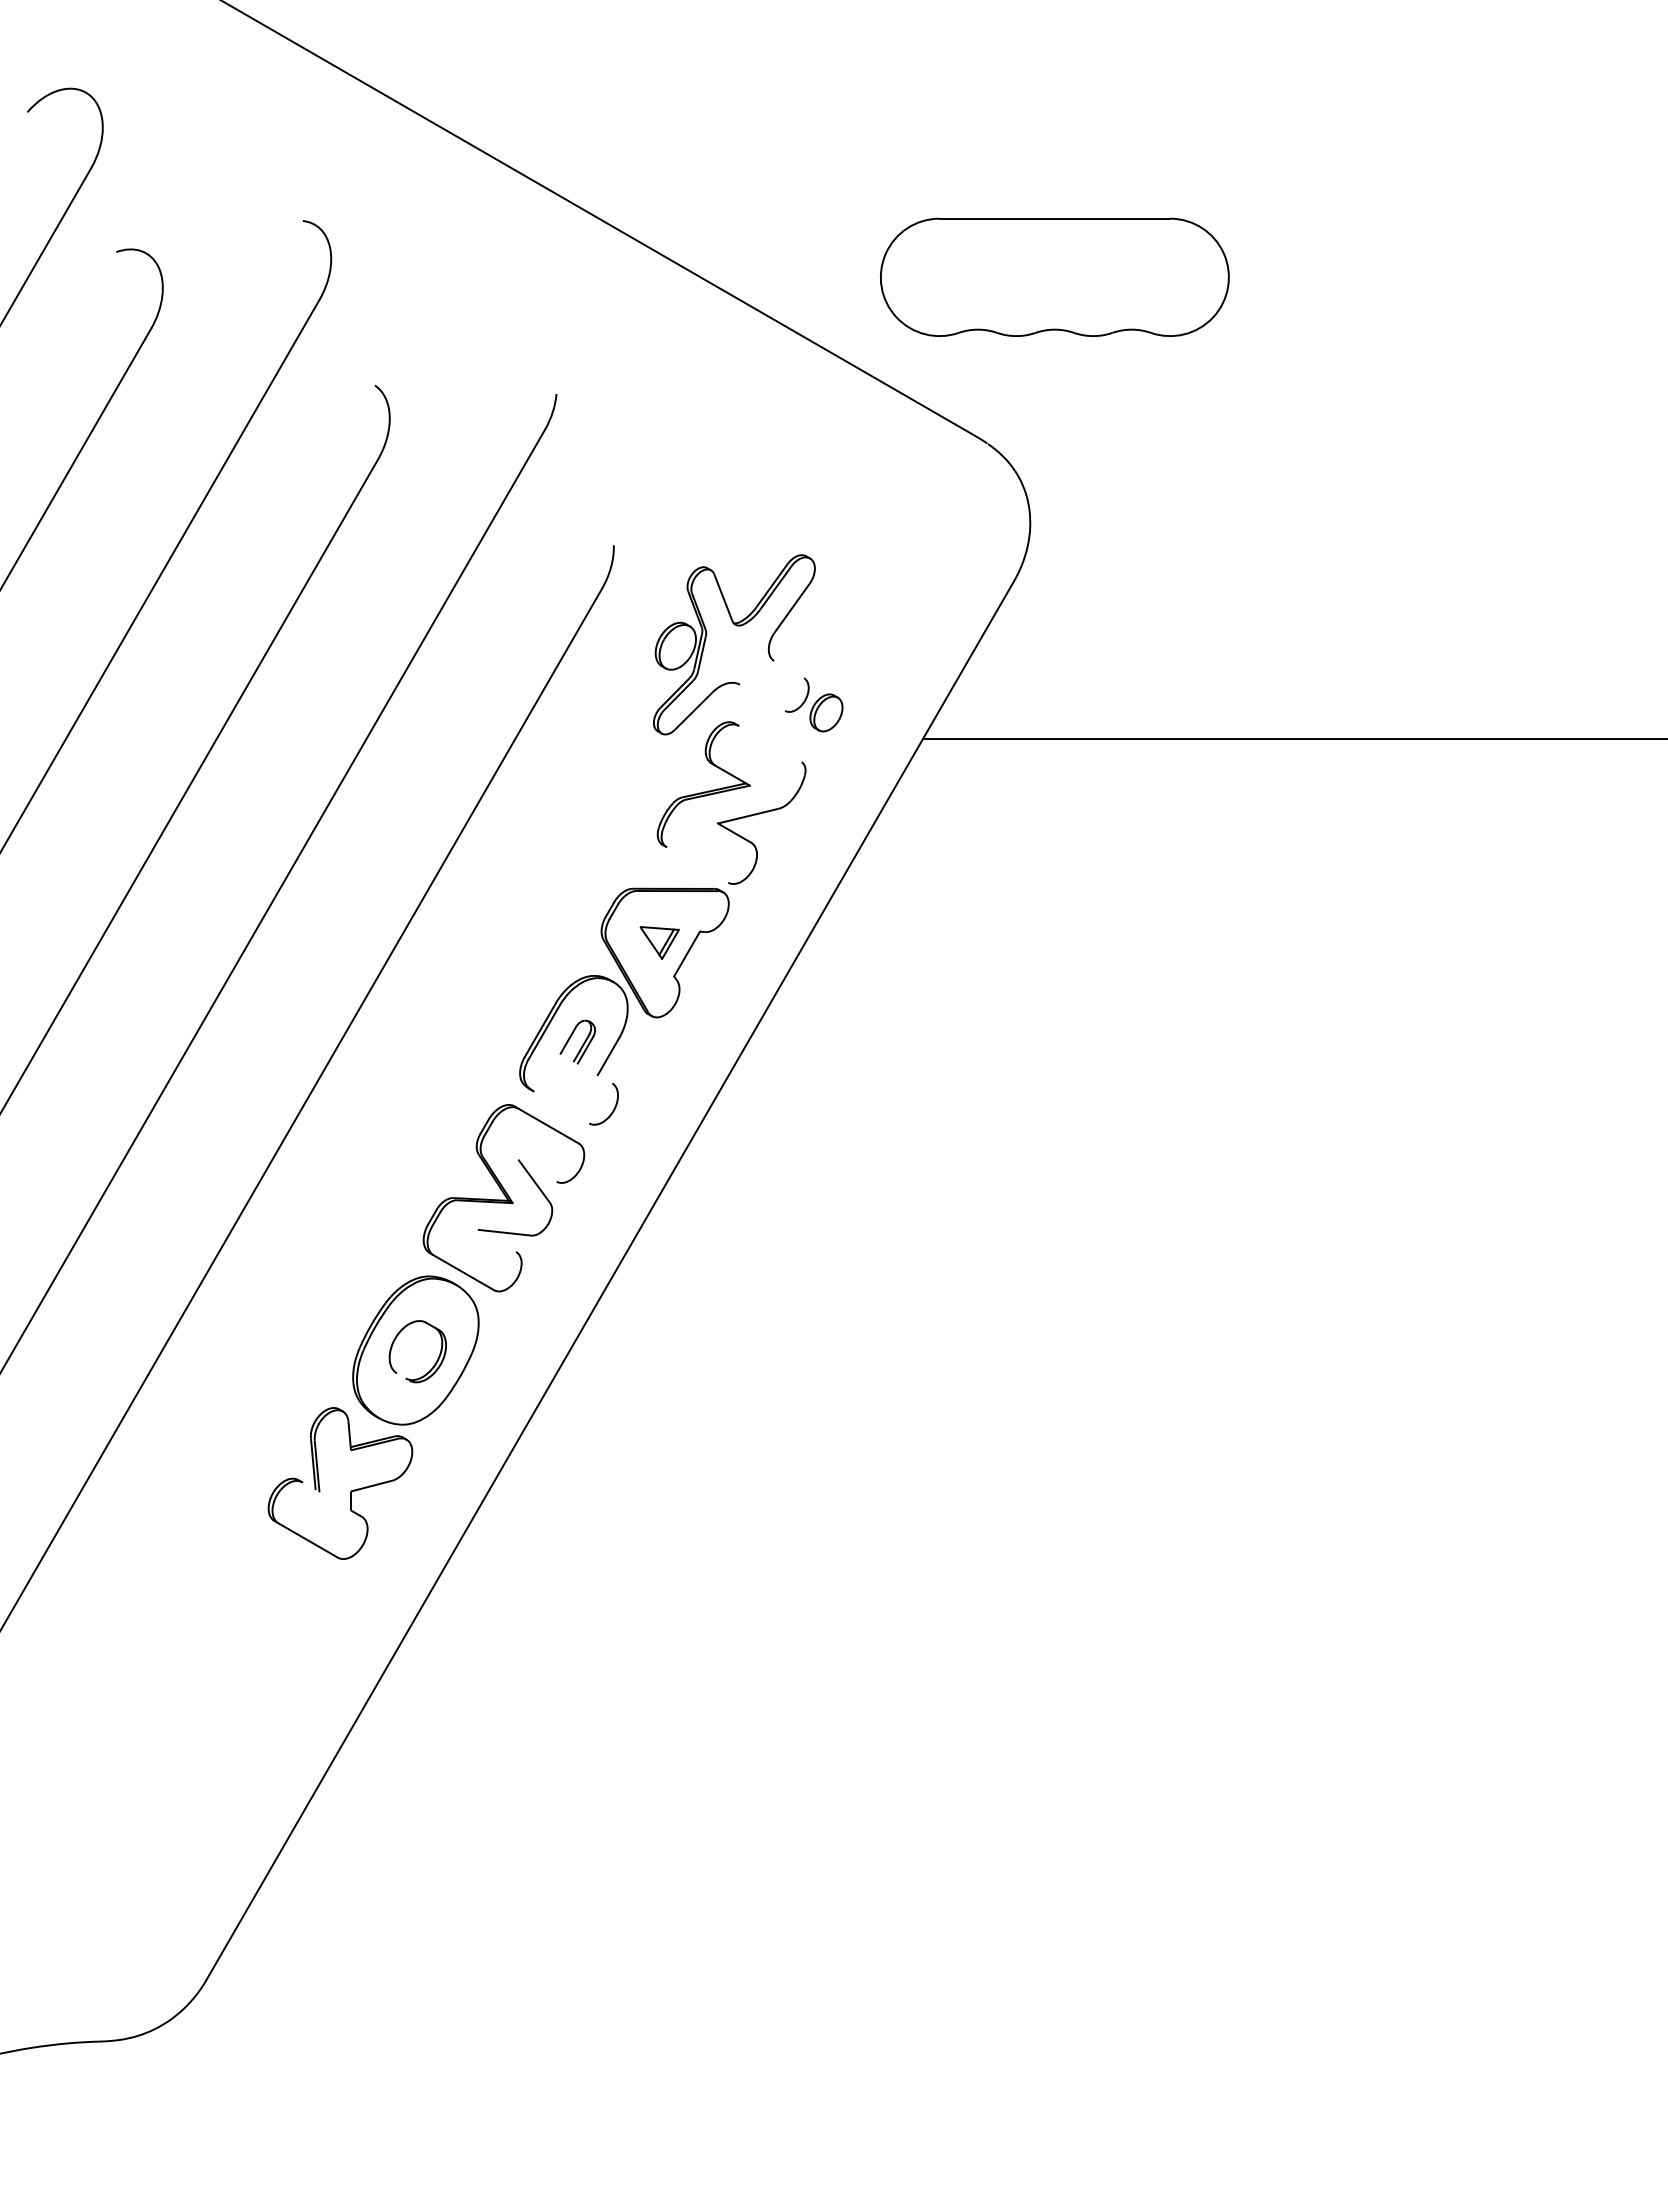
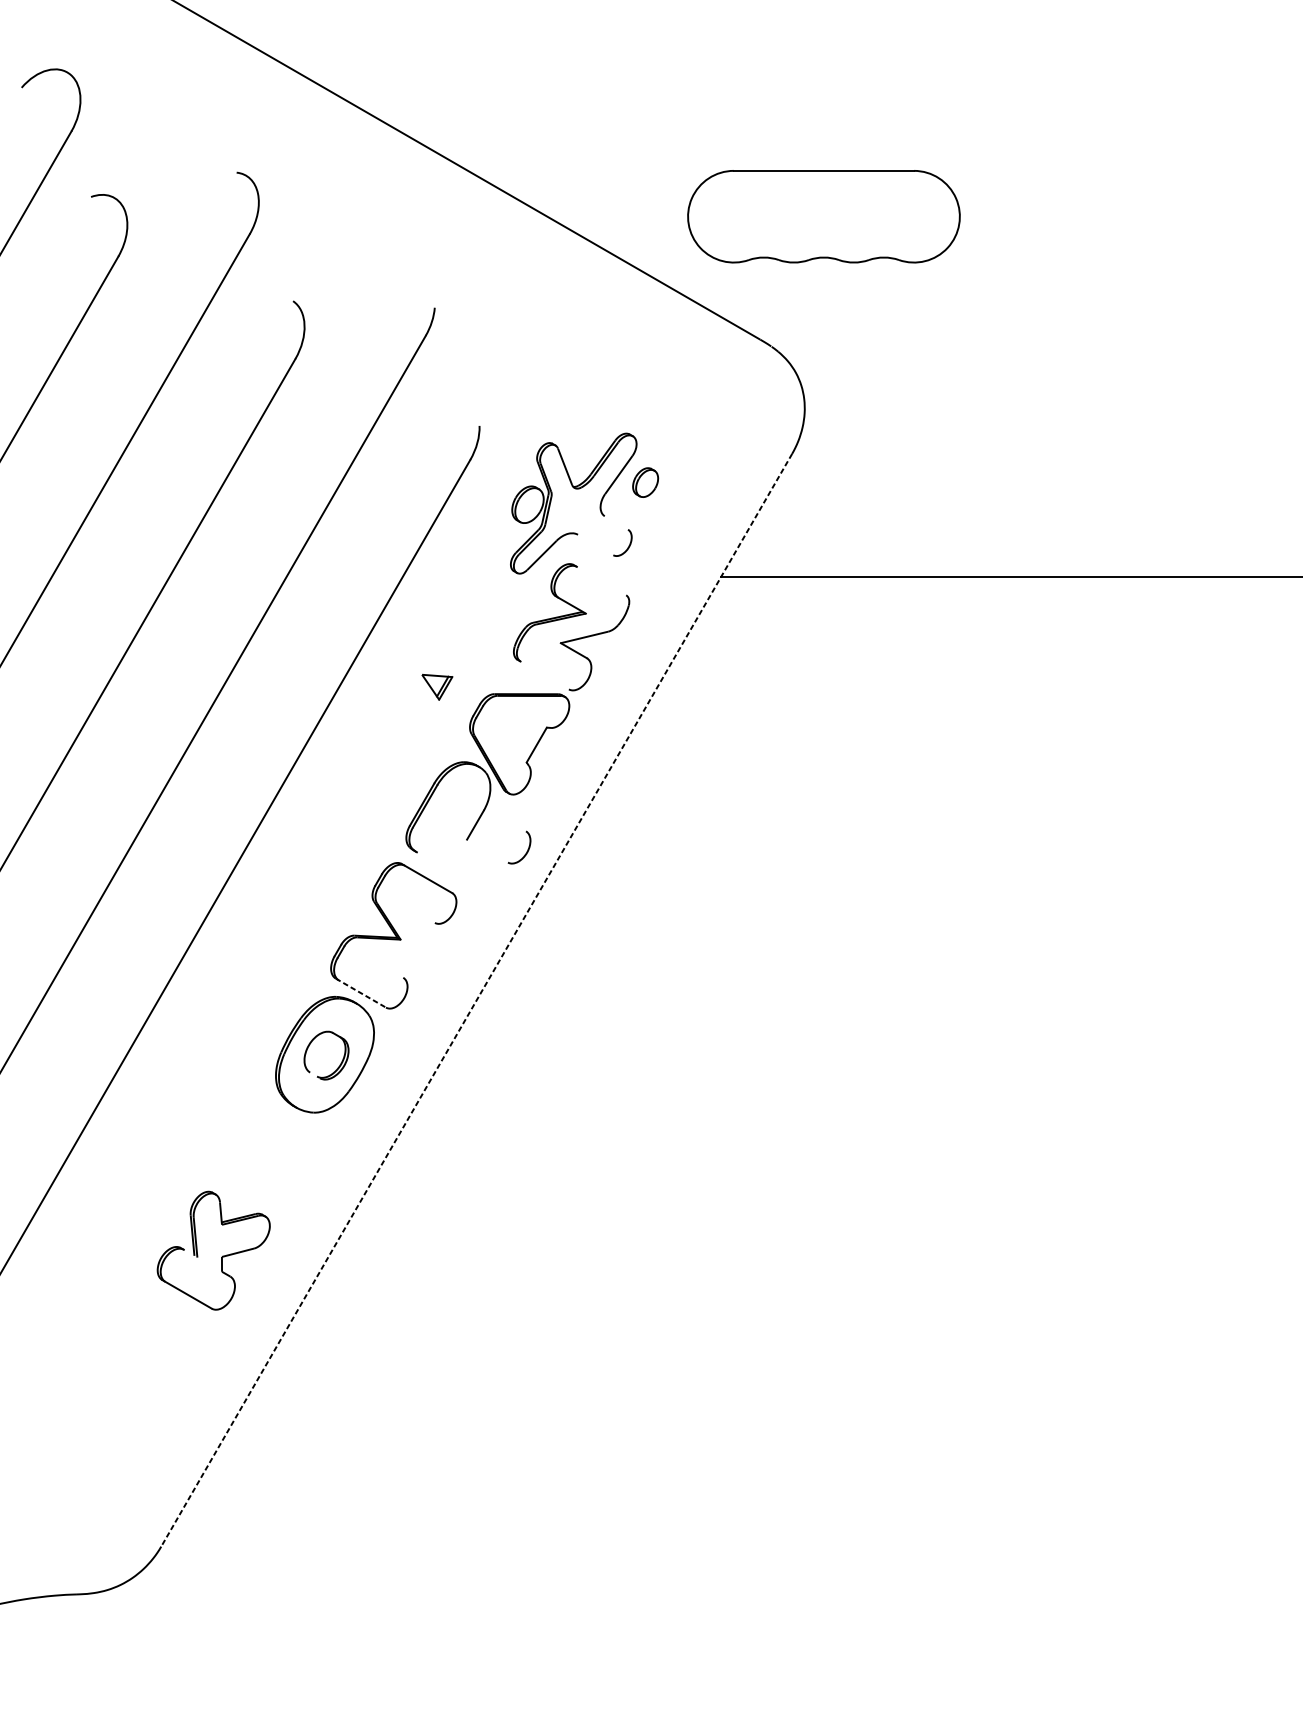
part: (826, 712) -> (645, 482), moved
part: (659, 942) -> (437, 686), moved
part: (577, 1041) -> (451, 813), removed
curve: (613, 1108) -> (526, 850), moved
part: (533, 1182) -> (416, 923), removed
line: (462, 1271) -> (361, 993), solid -> dashed
line: (610, 1280) -> (476, 1000), solid -> dashed
part: (350, 1490) -> (221, 1256), moved

